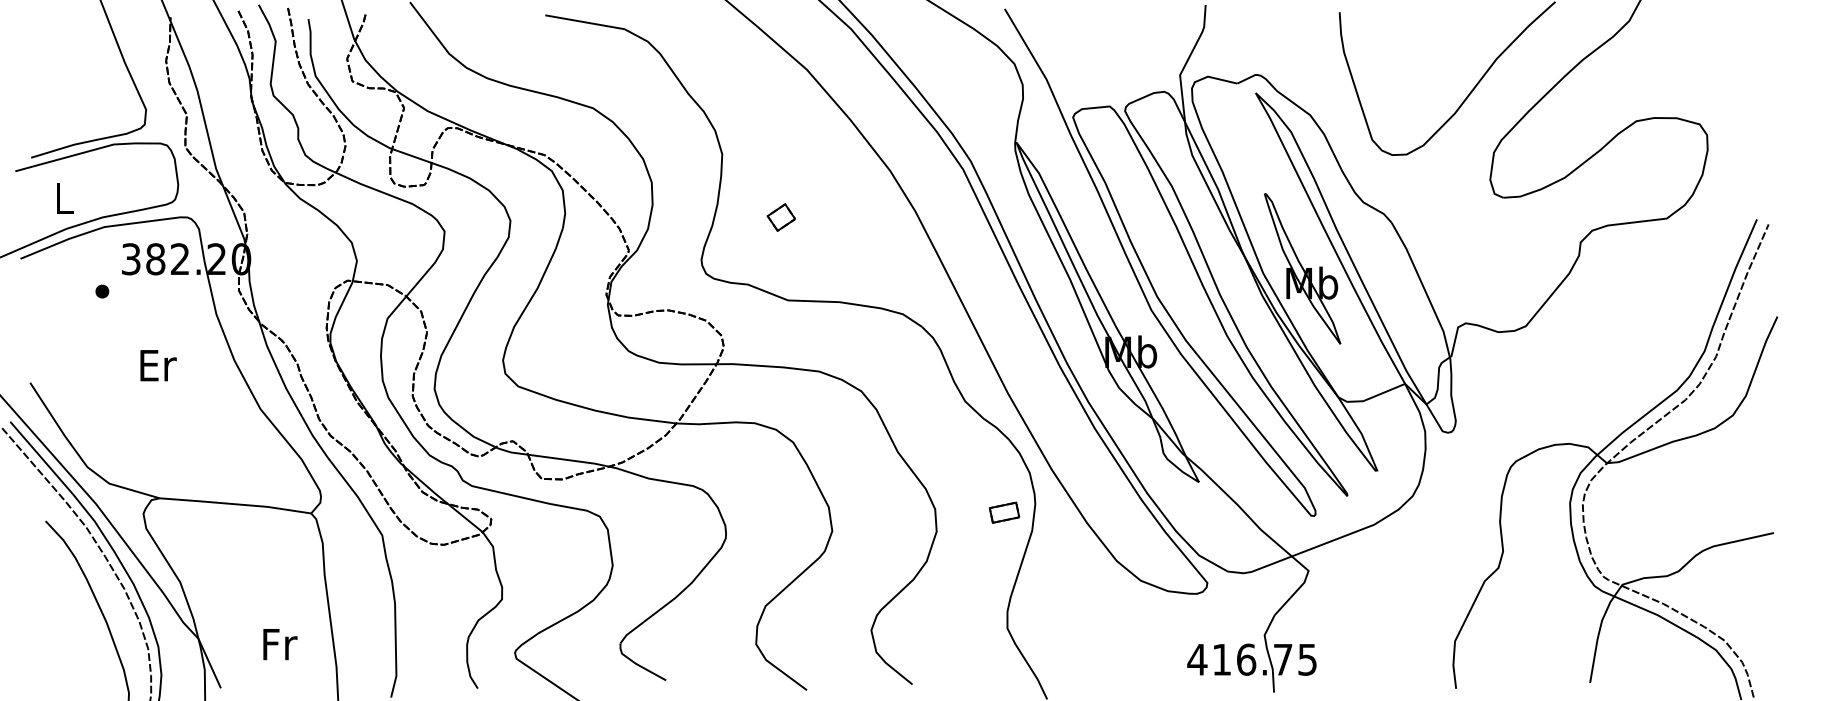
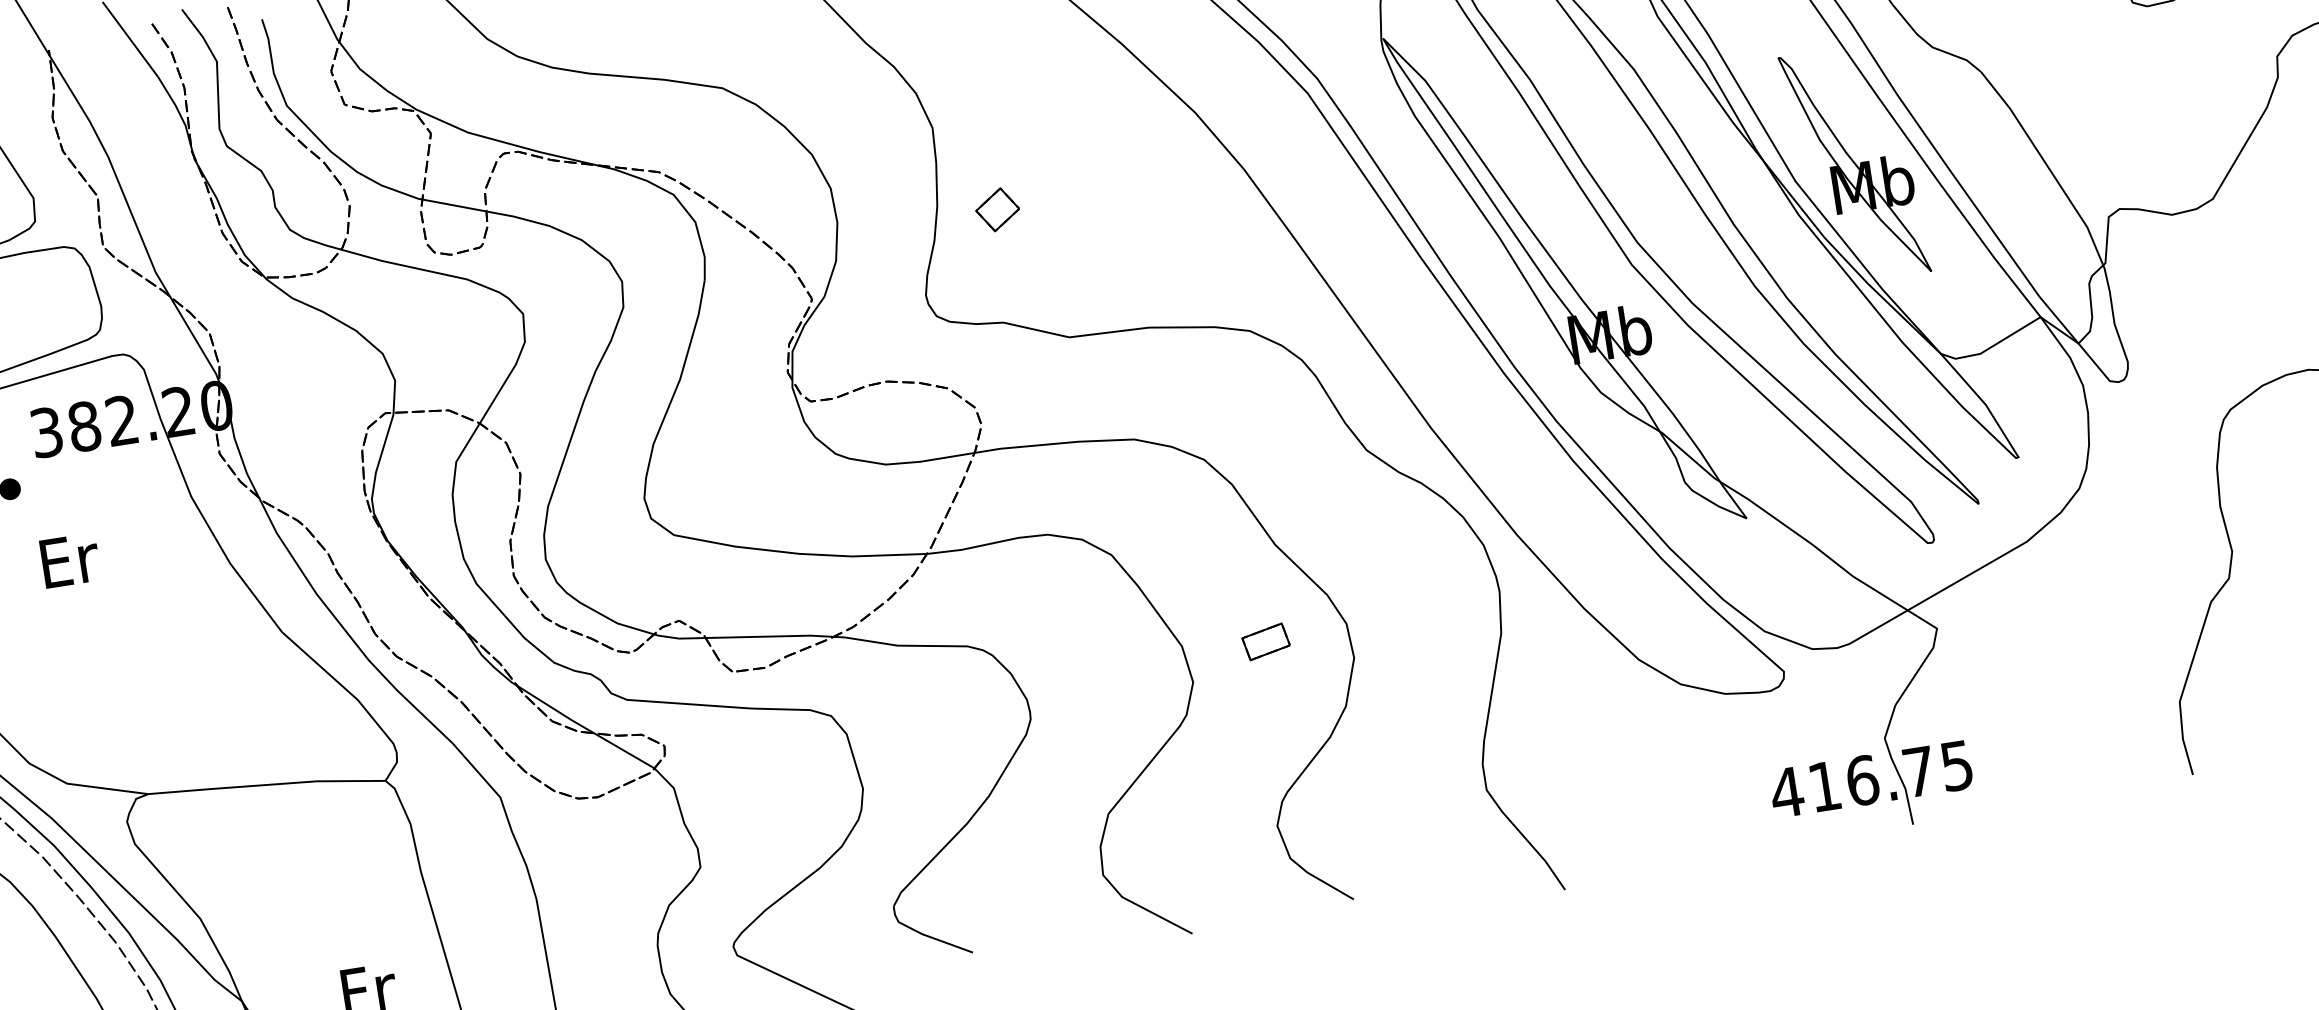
part: (780, 217) -> (996, 209), moved
text: (158, 365) -> (70, 560), moved
part: (1004, 512) -> (1266, 641), moved

